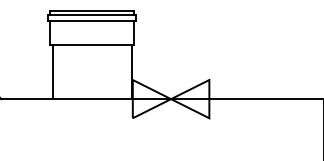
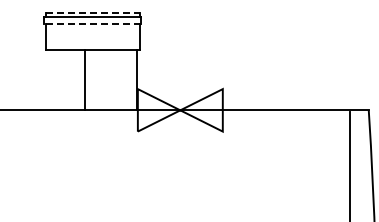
line: (91, 10) -> (92, 12), solid -> dashed
line: (91, 20) -> (92, 23), solid -> dashed
line: (52, 71) -> (84, 79), moved

